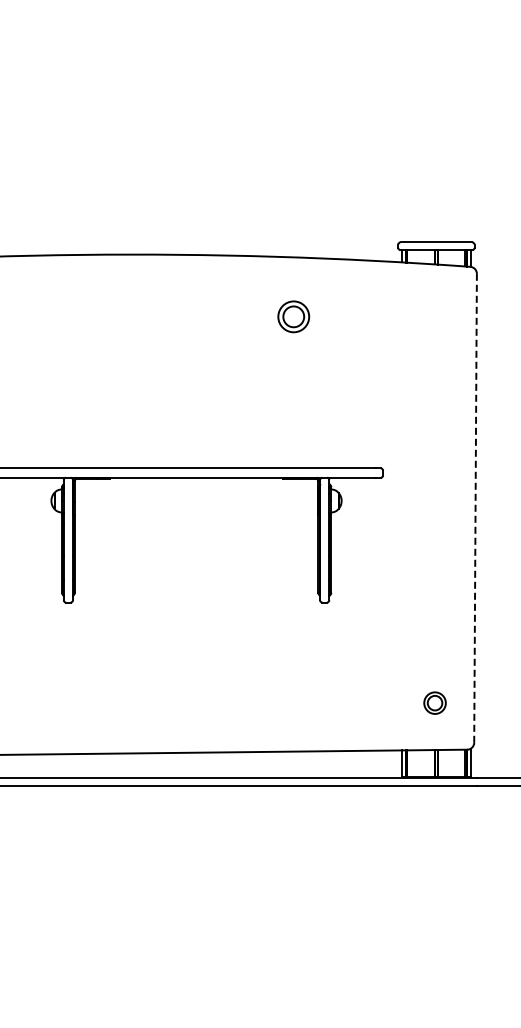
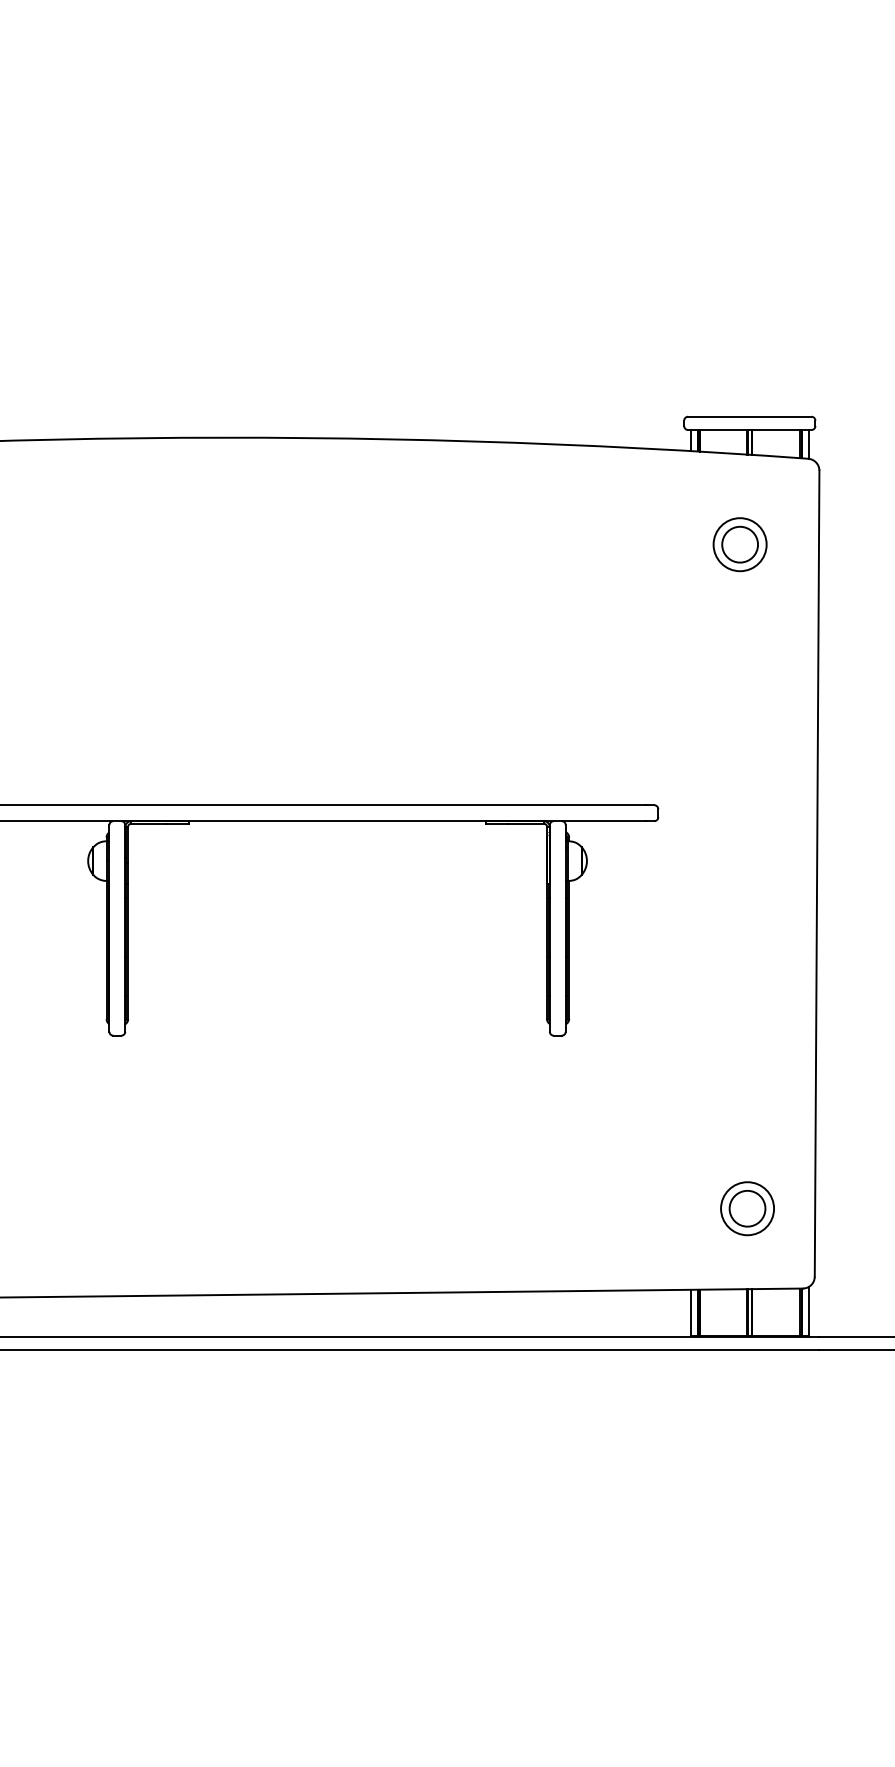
part: (293, 316) -> (739, 544), moved
line: (475, 508) -> (816, 874), dashed -> solid
part: (434, 702) -> (746, 1207), size x1.43

